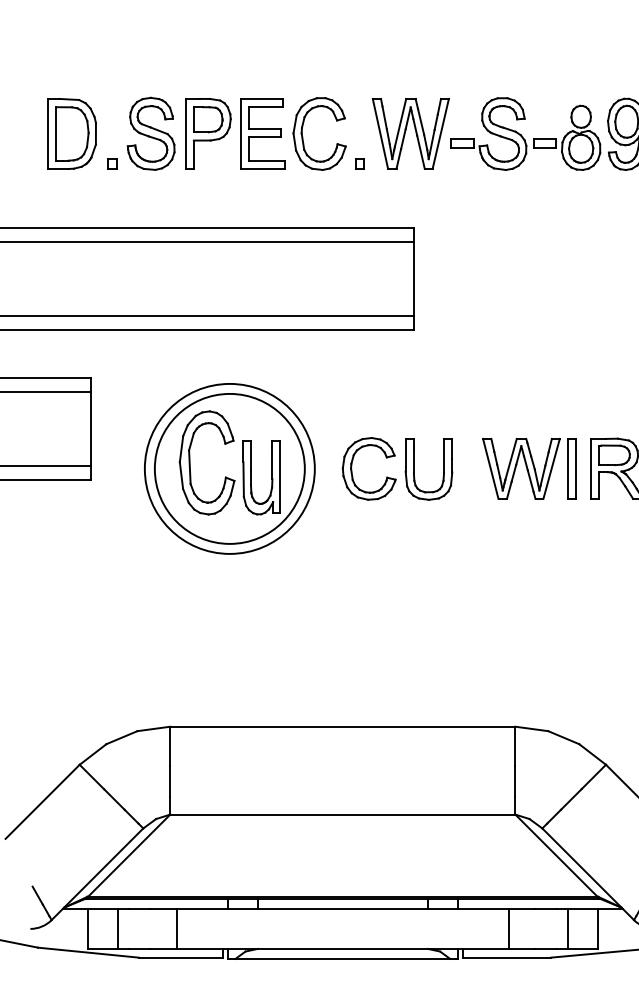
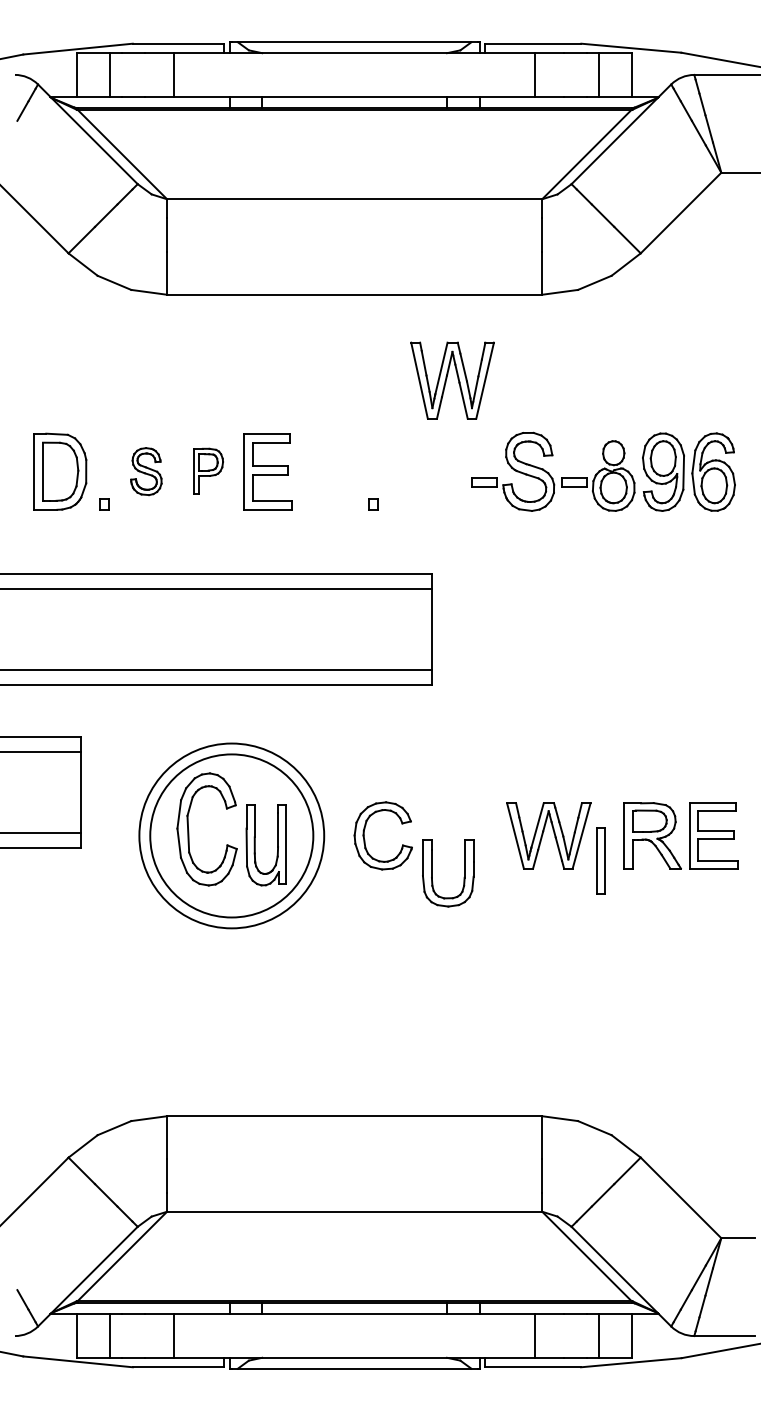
part: (151, 133) -> (146, 471), size x0.6
part: (208, 133) -> (208, 471), size x0.6
part: (410, 133) -> (452, 380), moved
part: (303, 135) -> (311, 473), removed
part: (571, 468) -> (600, 860), moved
part: (442, 473) -> (463, 877), moved

